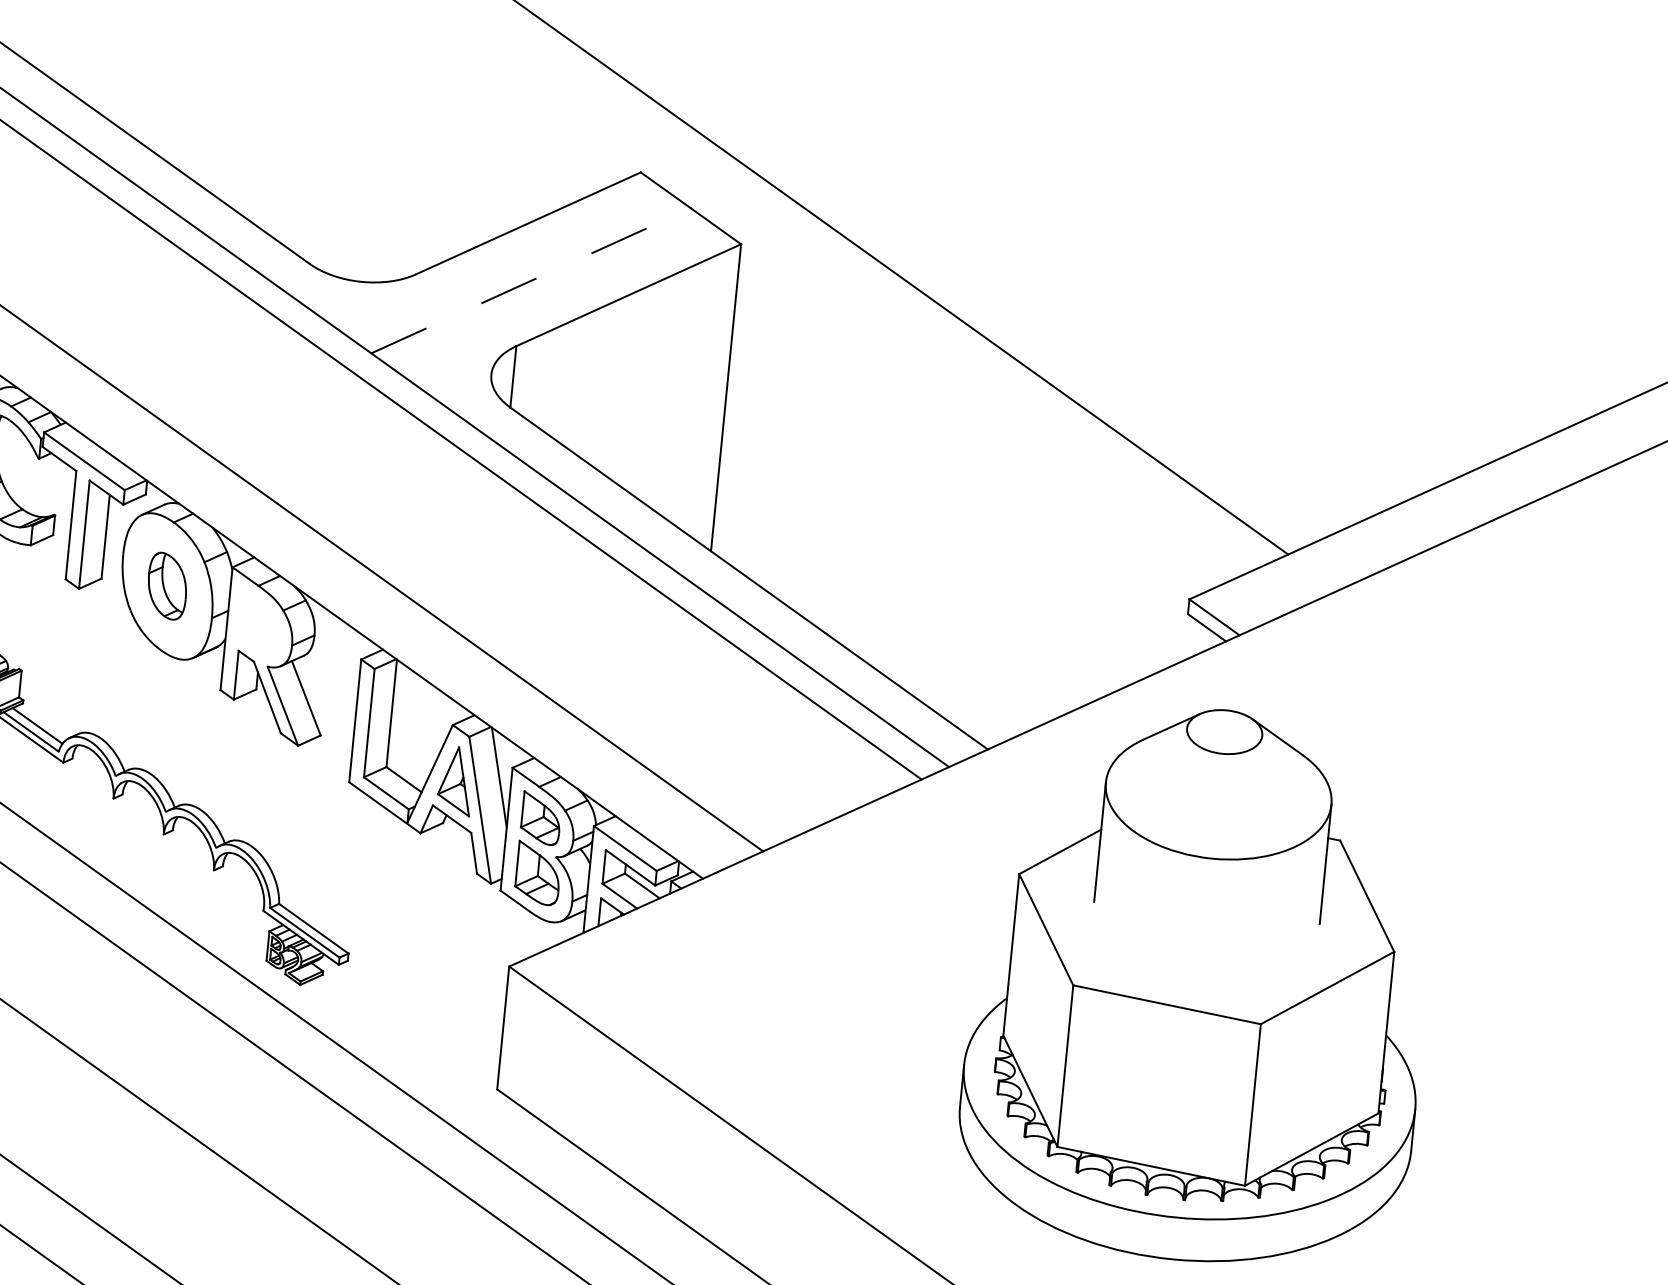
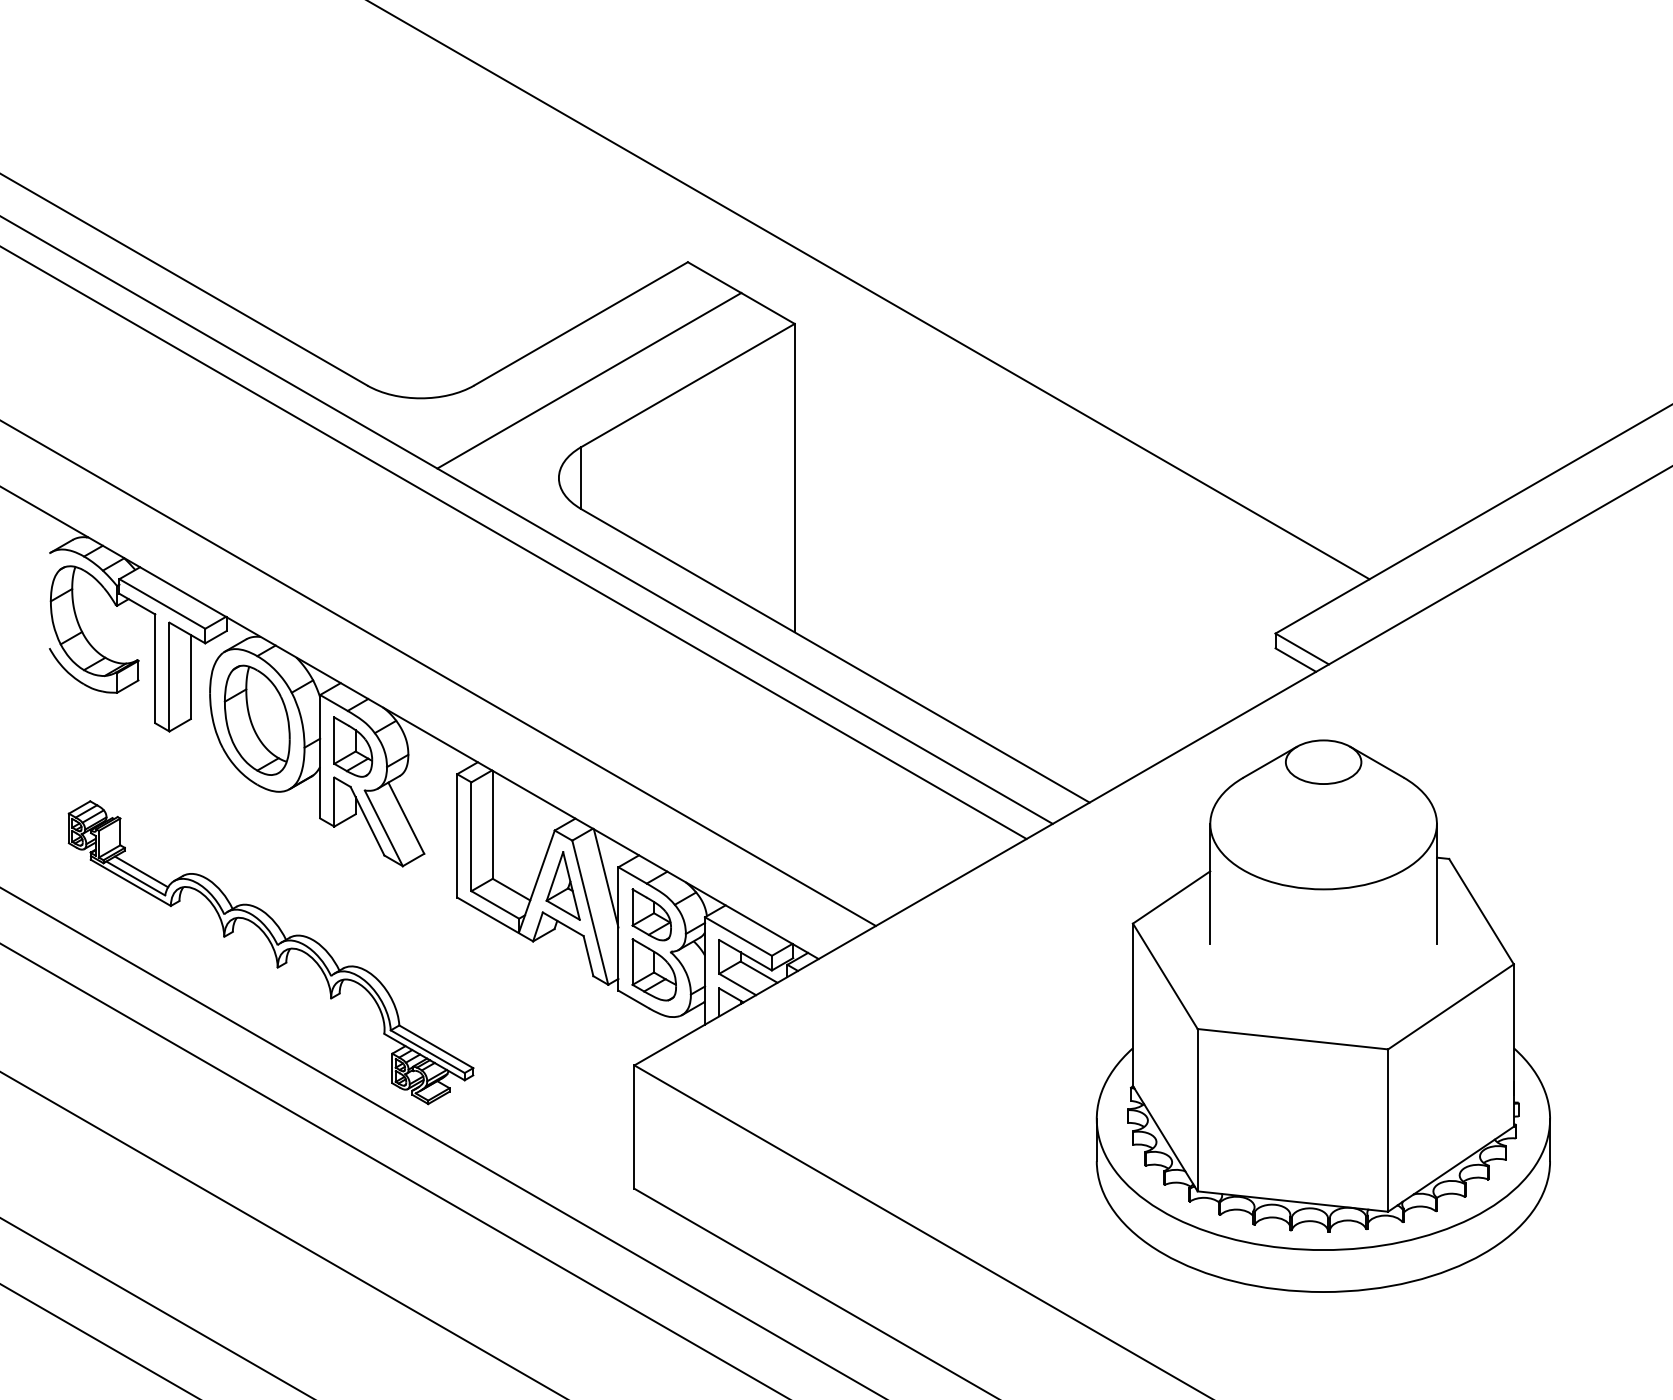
line: (531, 280) -> (589, 380), dashed -> solid
part: (166, 585) -> (256, 719), size x1.67
part: (260, 621) -> (353, 746), added

